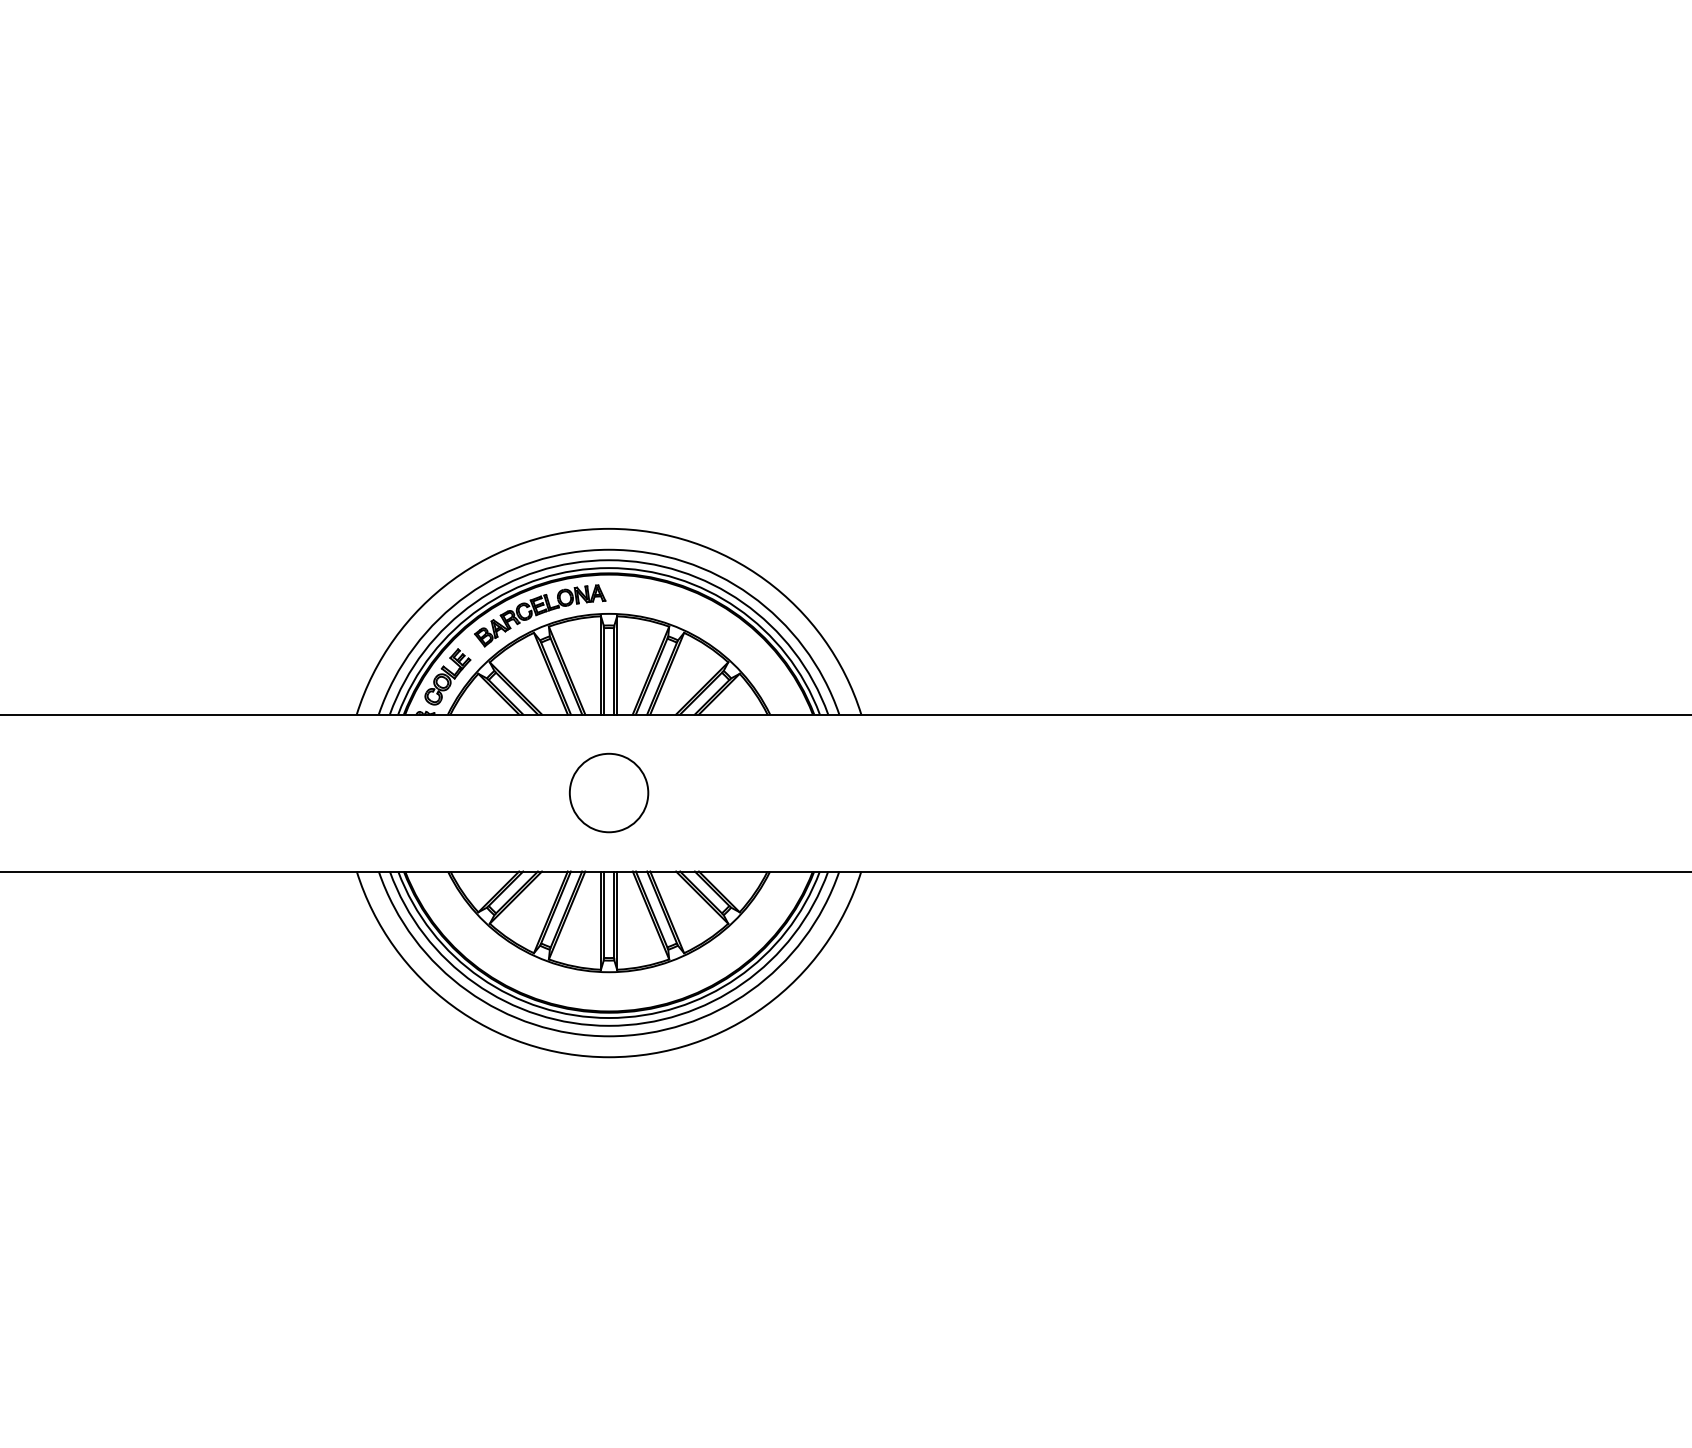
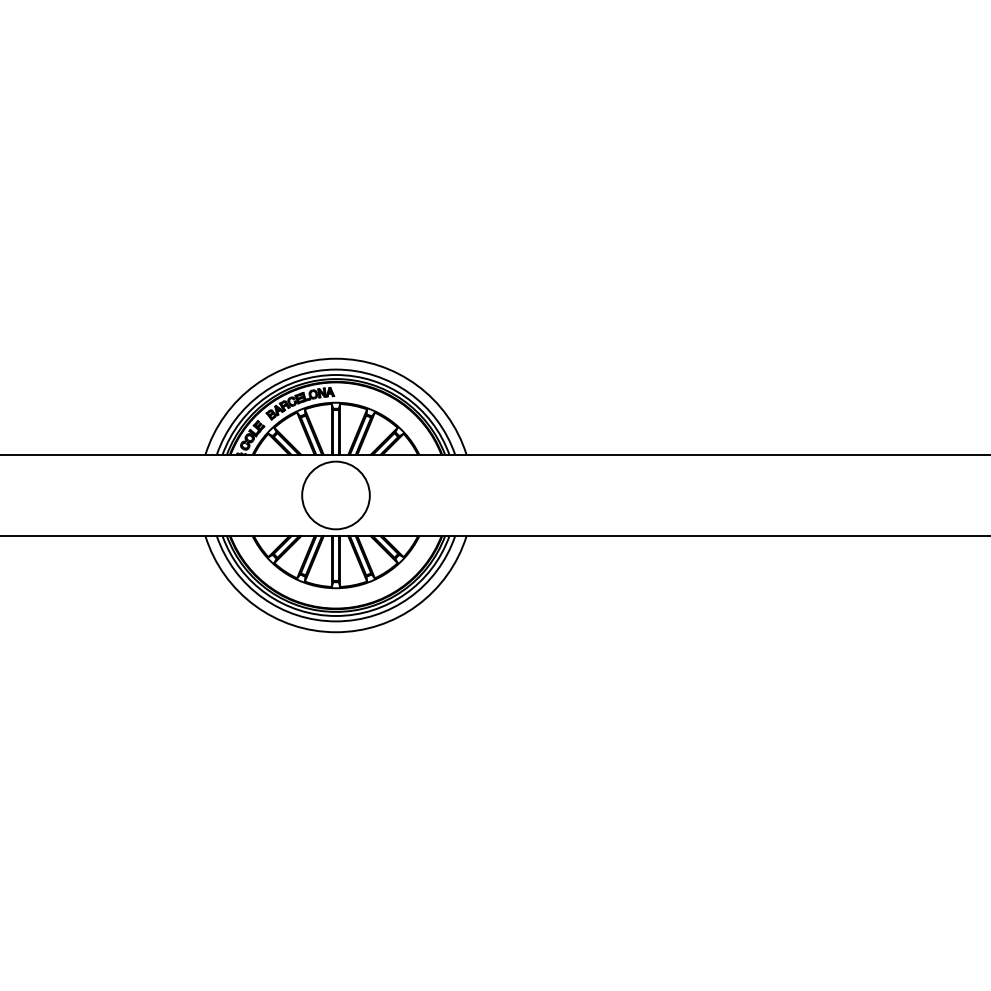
circle: (608, 793) -> (335, 495), size x1.67

